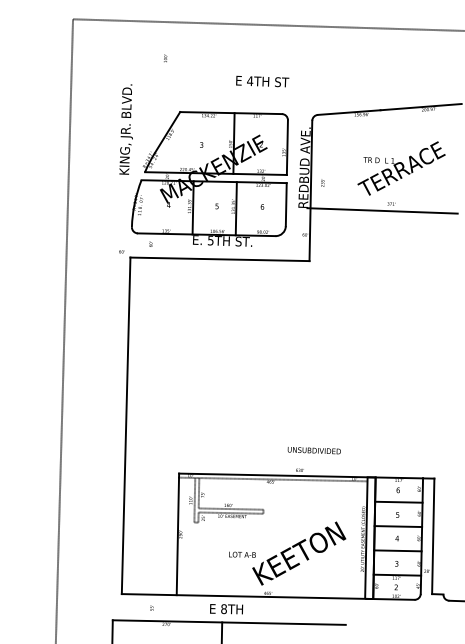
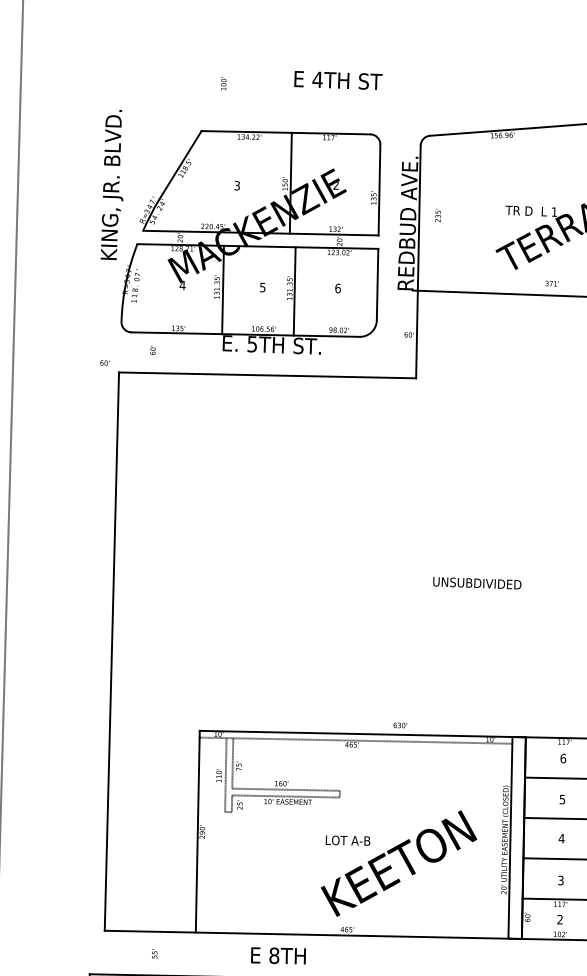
text: (165, 58) -> (223, 83), moved
text: (125, 129) -> (110, 184), moved
text: (322, 182) -> (437, 214), moved
text: (313, 450) -> (475, 583), moved
text: (242, 554) -> (348, 840), moved

